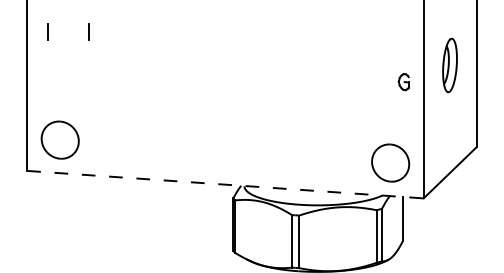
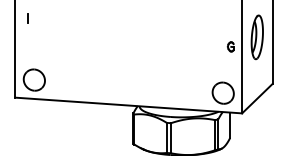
line: (88, 32) -> (50, 18), removed
part: (448, 65) -> (256, 37), size x1.43
line: (224, 184) -> (128, 105), dashed -> solid

